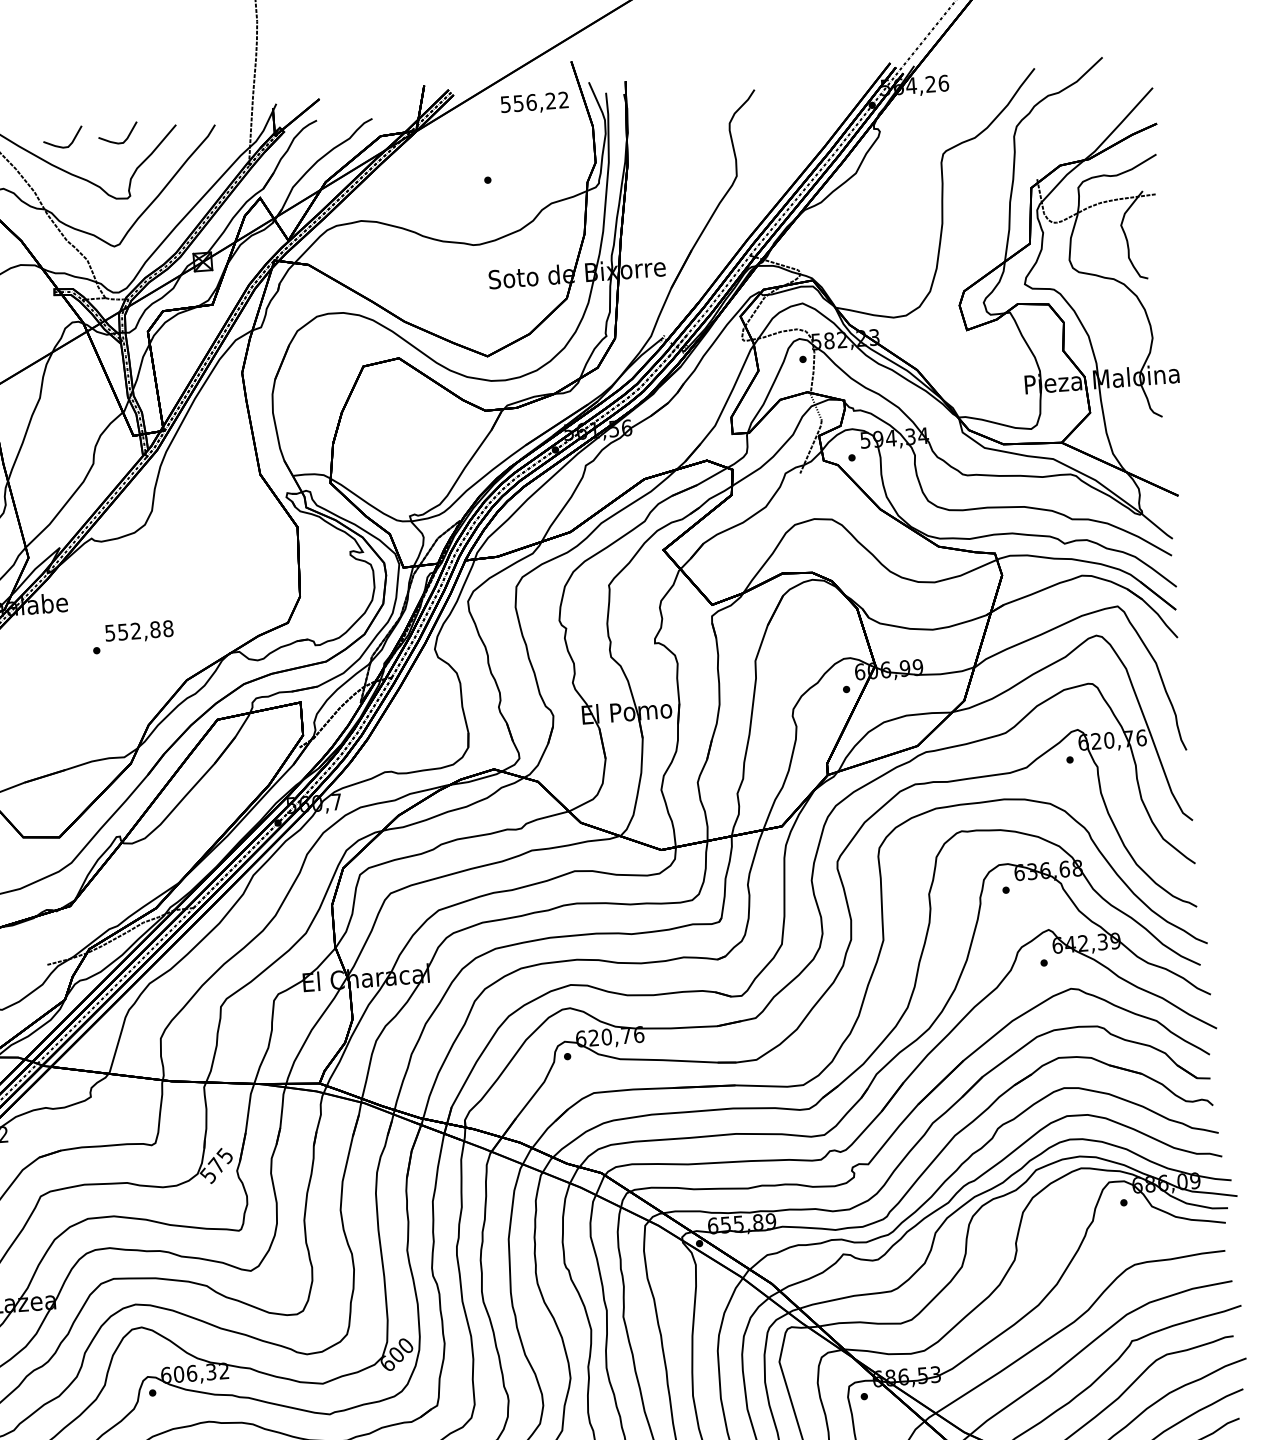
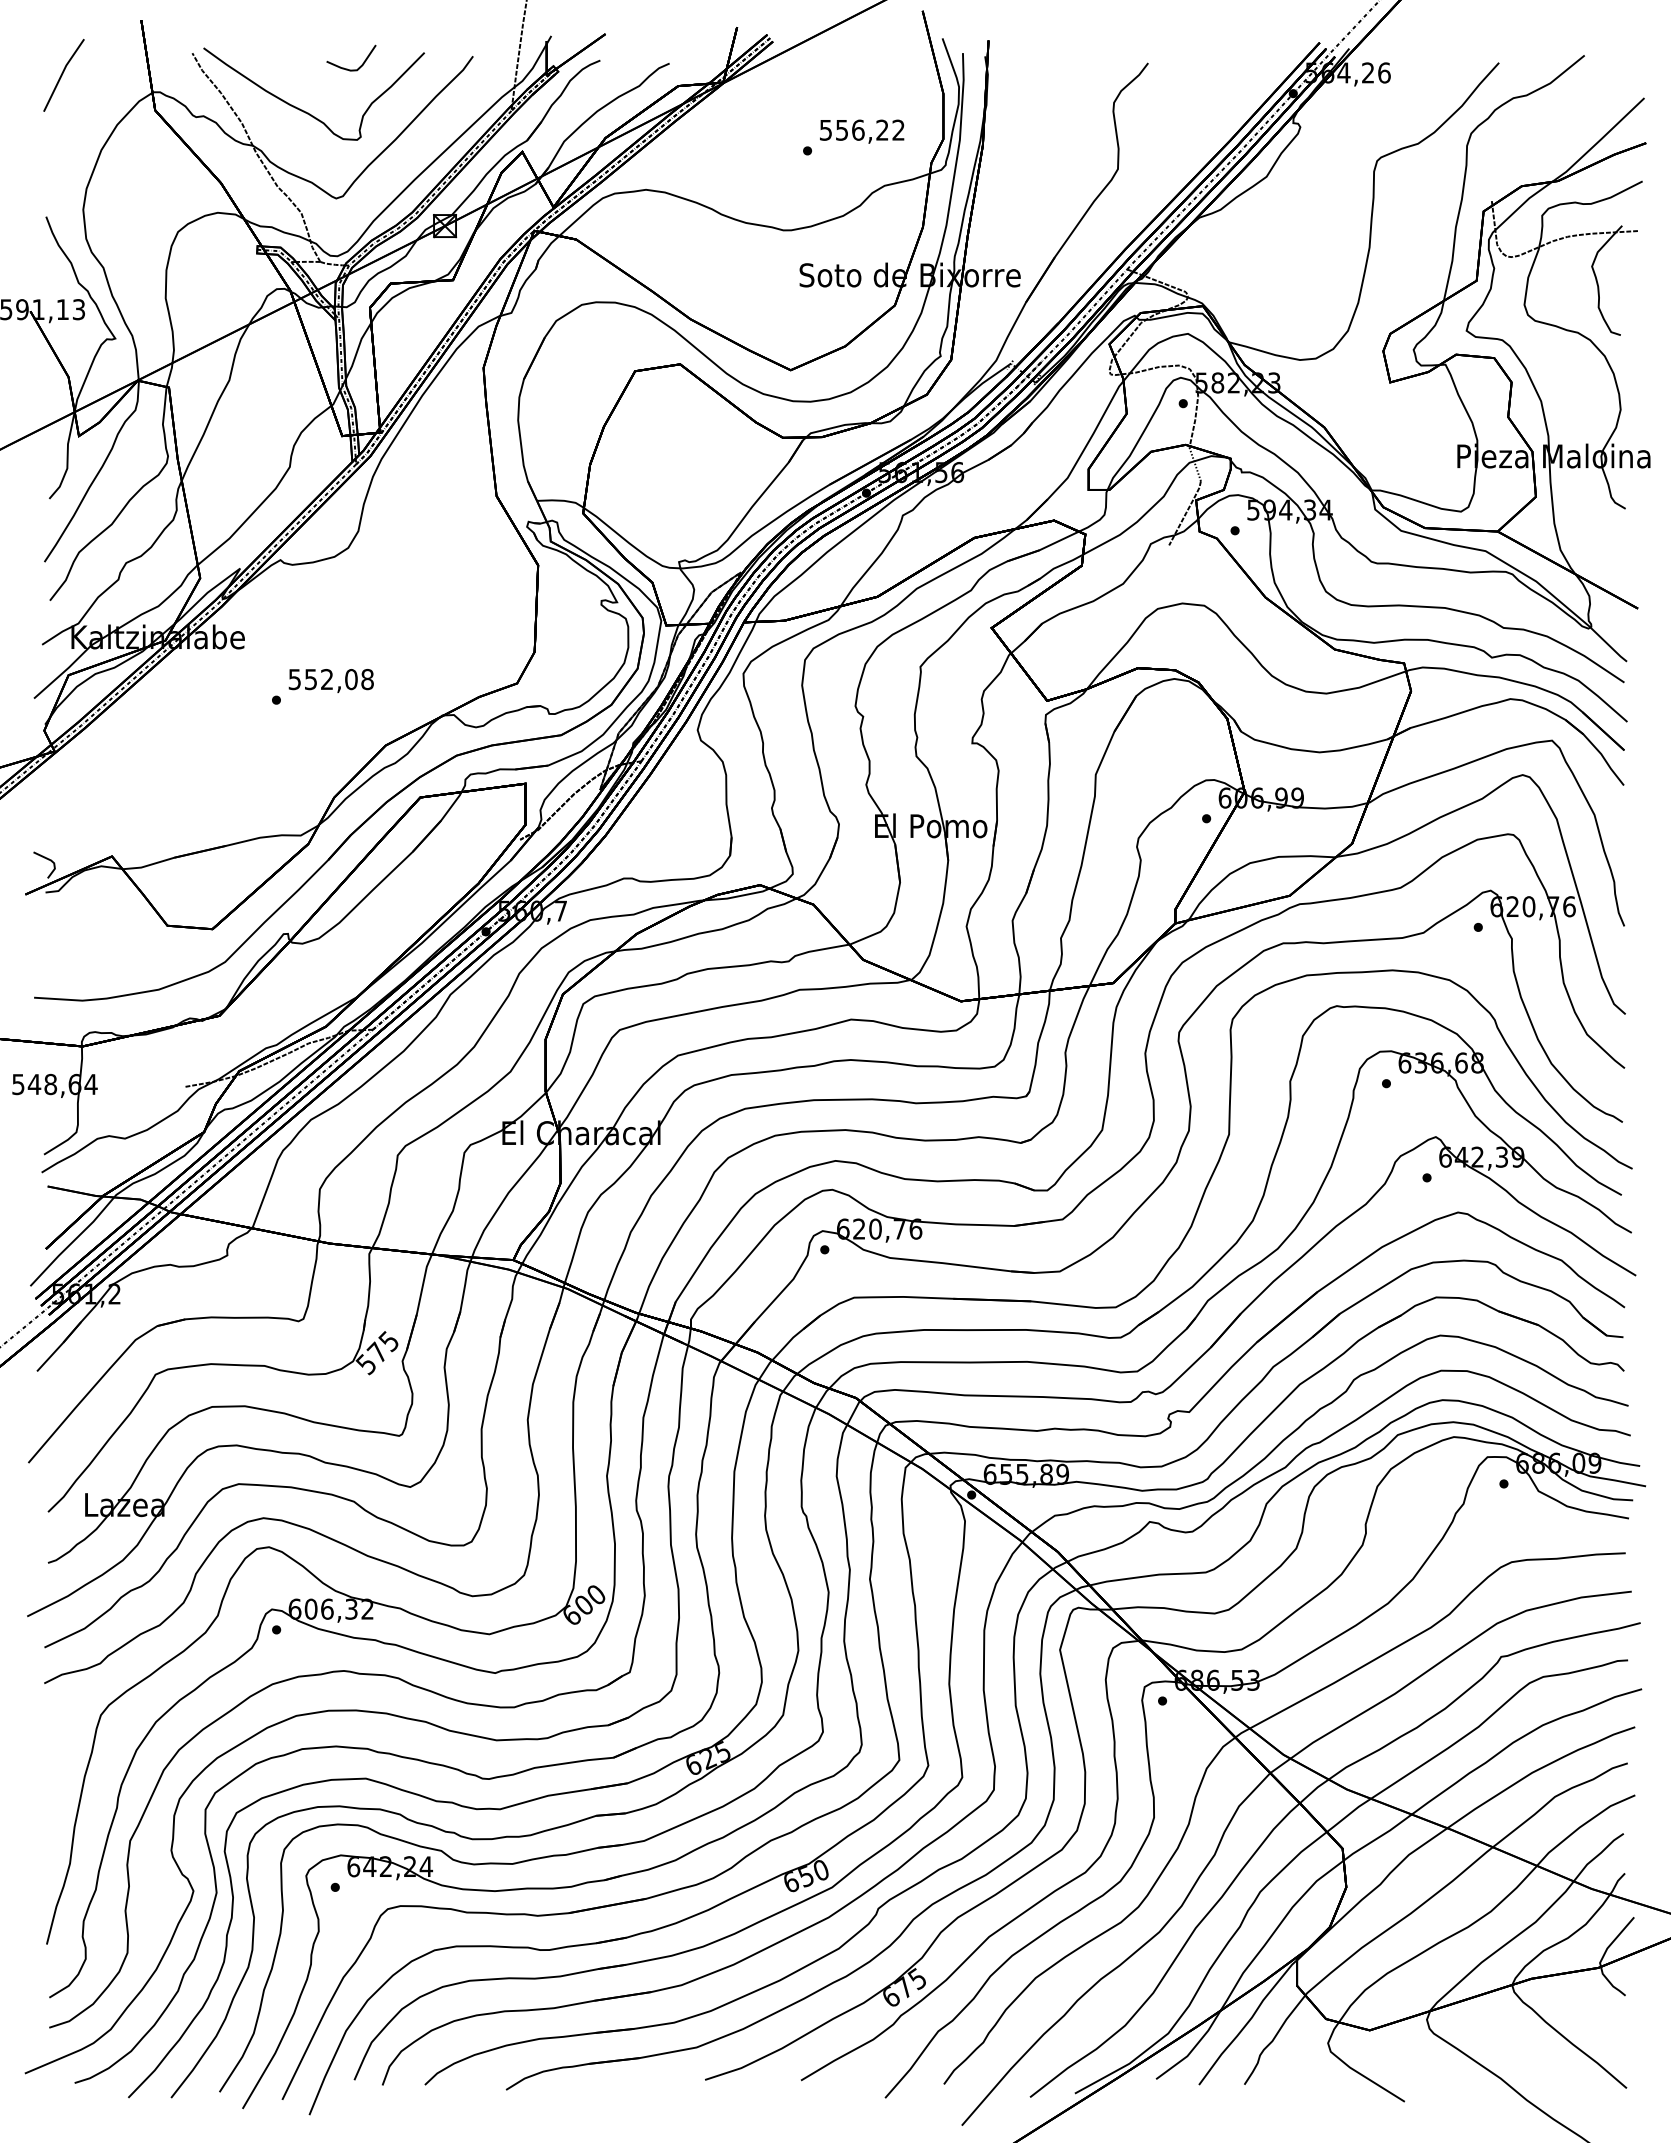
text: (535, 103) -> (862, 131), moved
curve: (60, 146) -> (278, 68), removed
text: (155, 629) -> (351, 679), 552,88 -> 552,08

